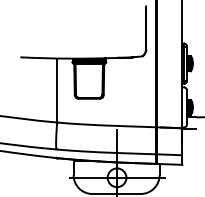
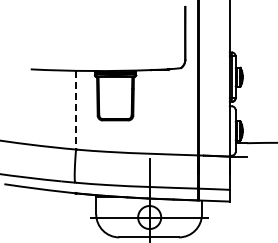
line: (57, 90) -> (76, 110), solid -> dashed

